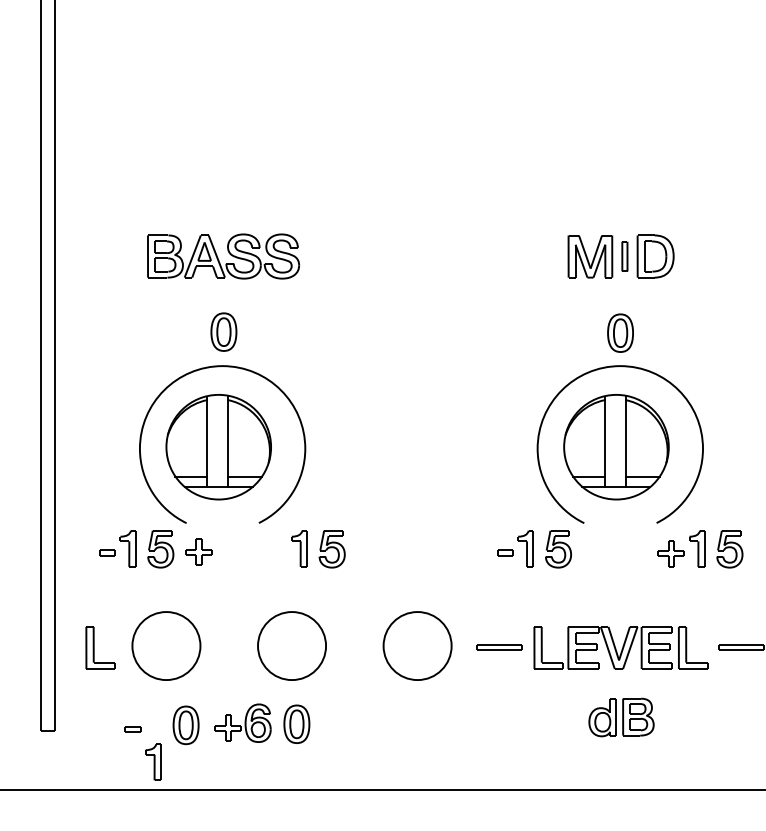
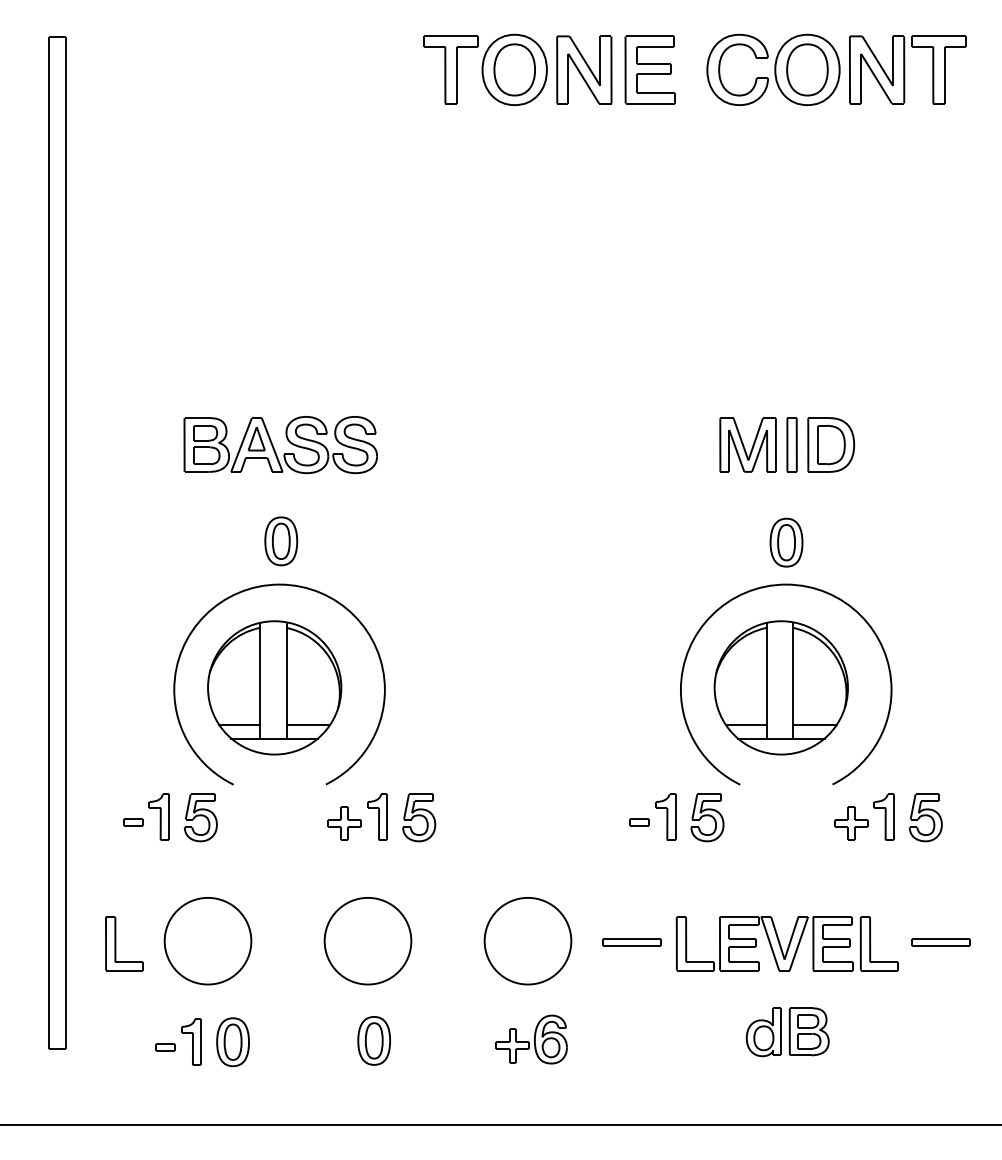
part: (624, 256) -> (791, 444), size x1.43
part: (198, 552) -> (344, 823), moved
part: (242, 723) -> (531, 1039), moved
part: (153, 761) -> (191, 1041), moved

